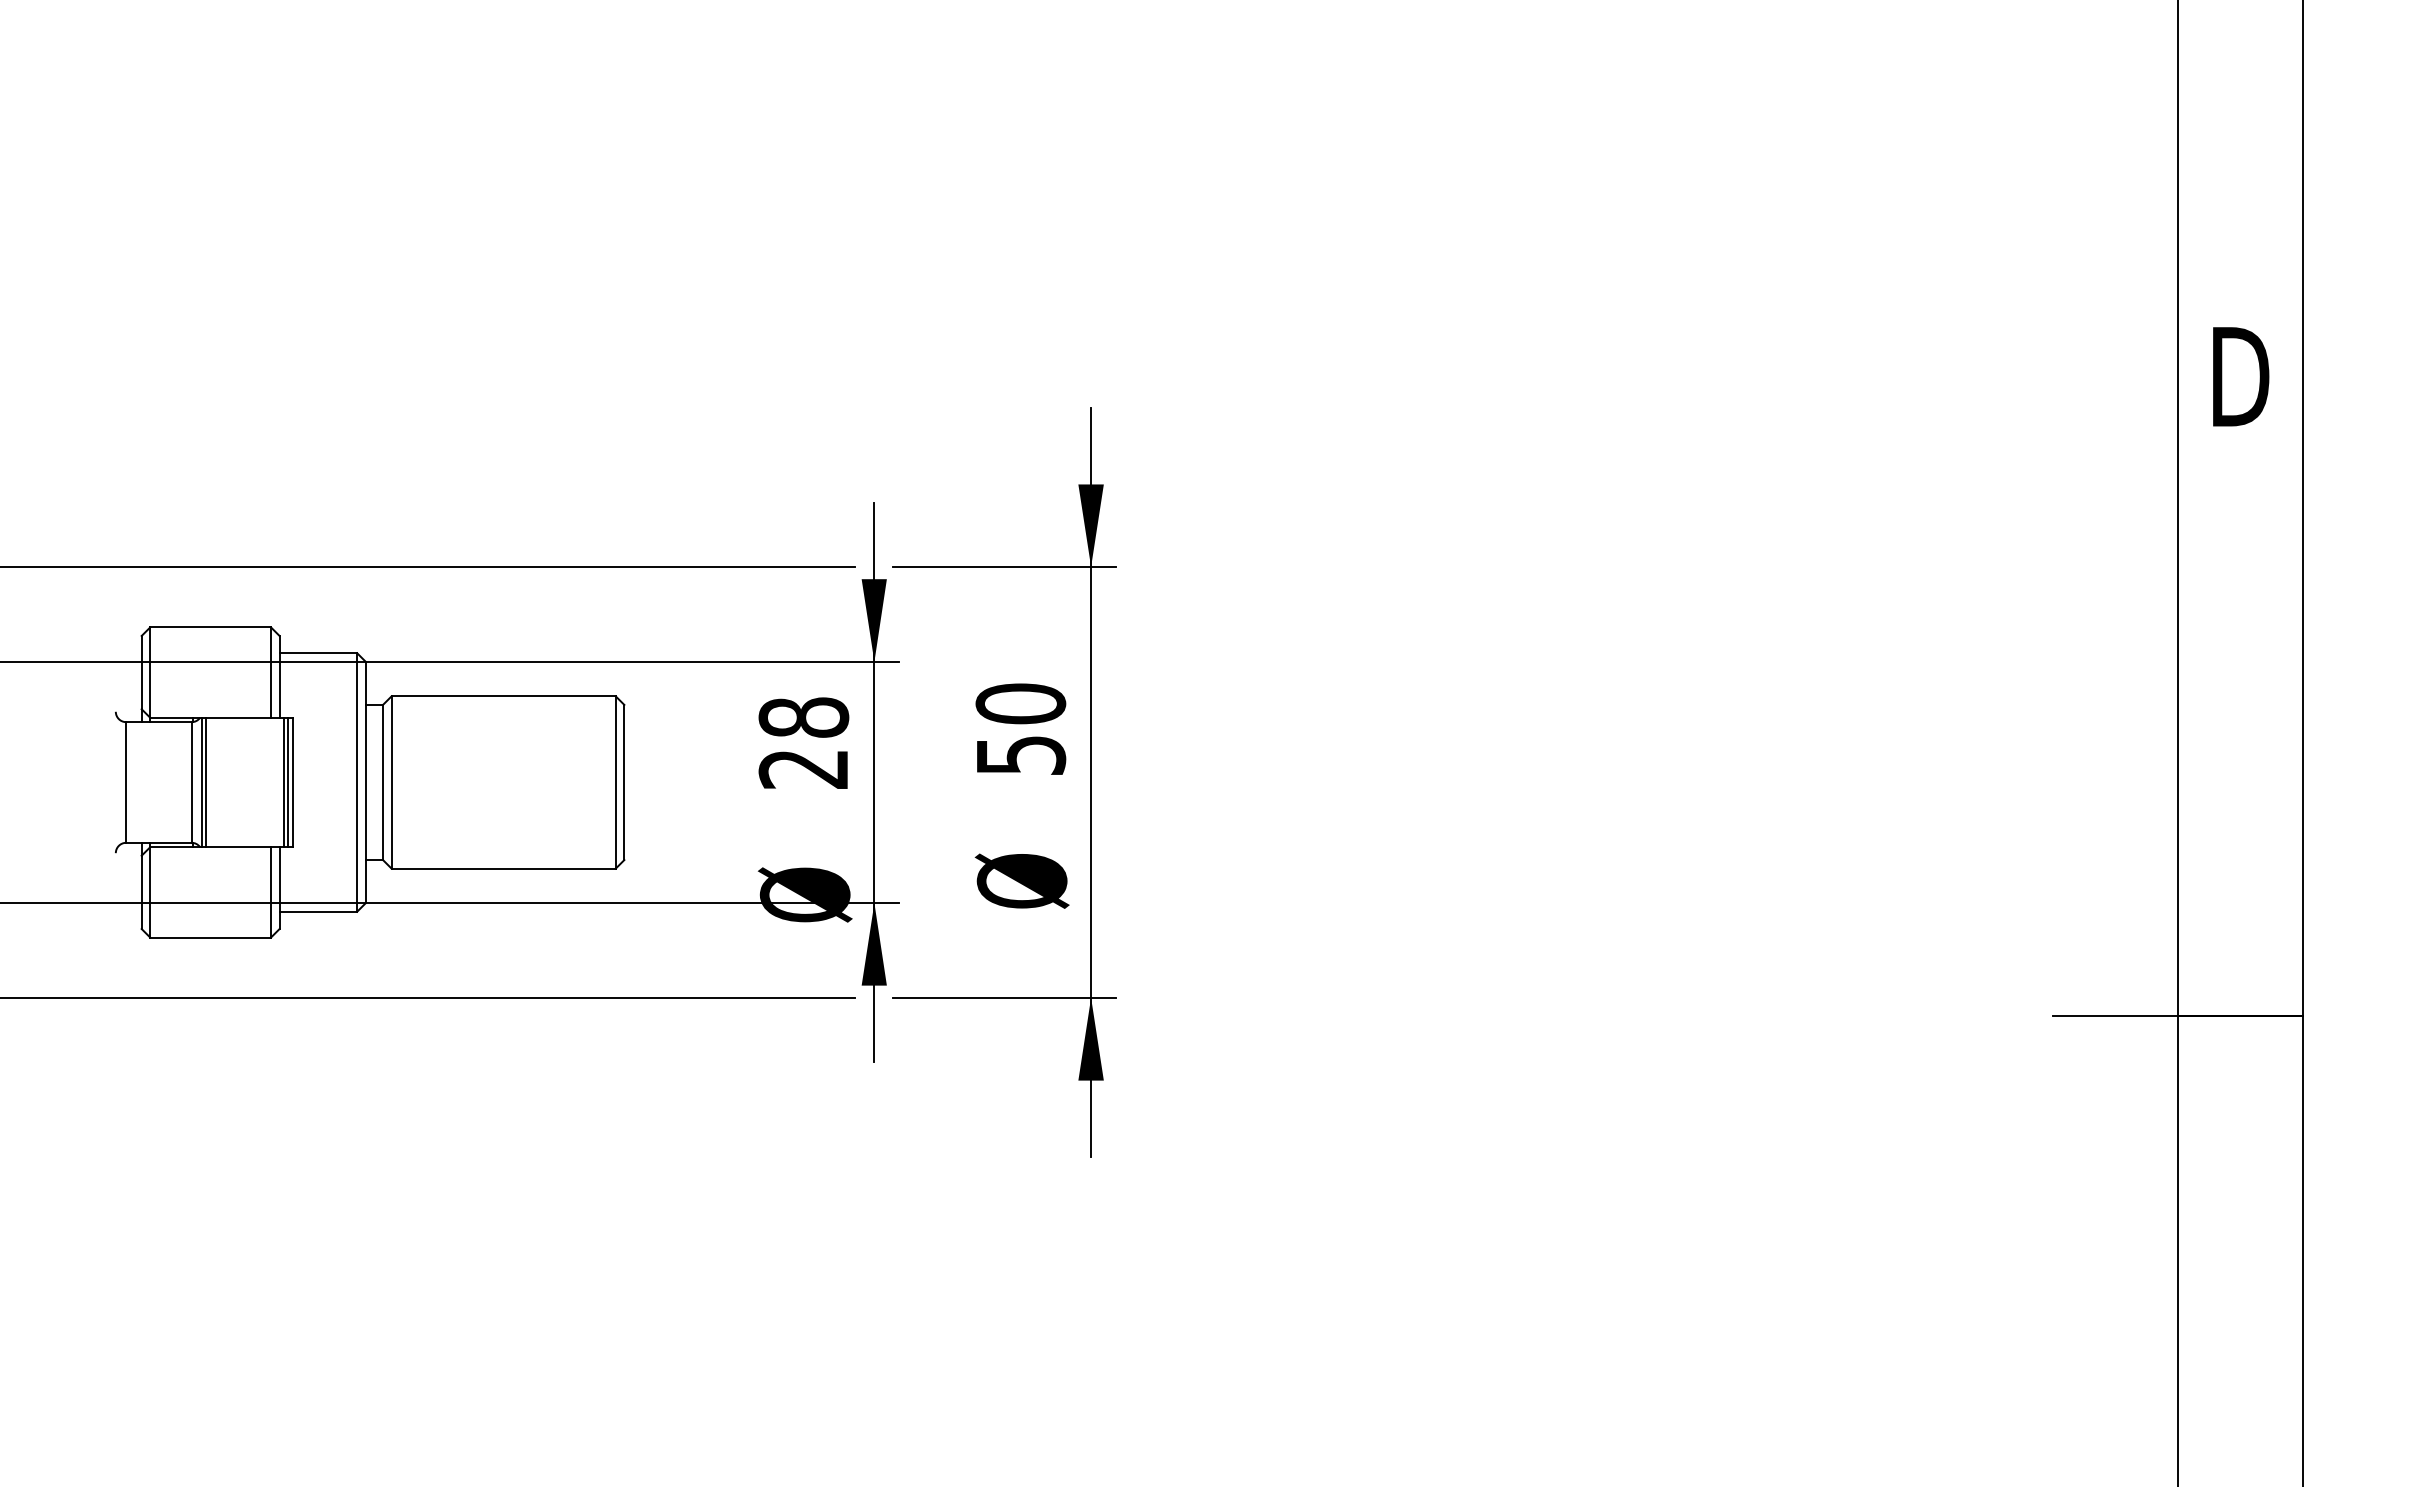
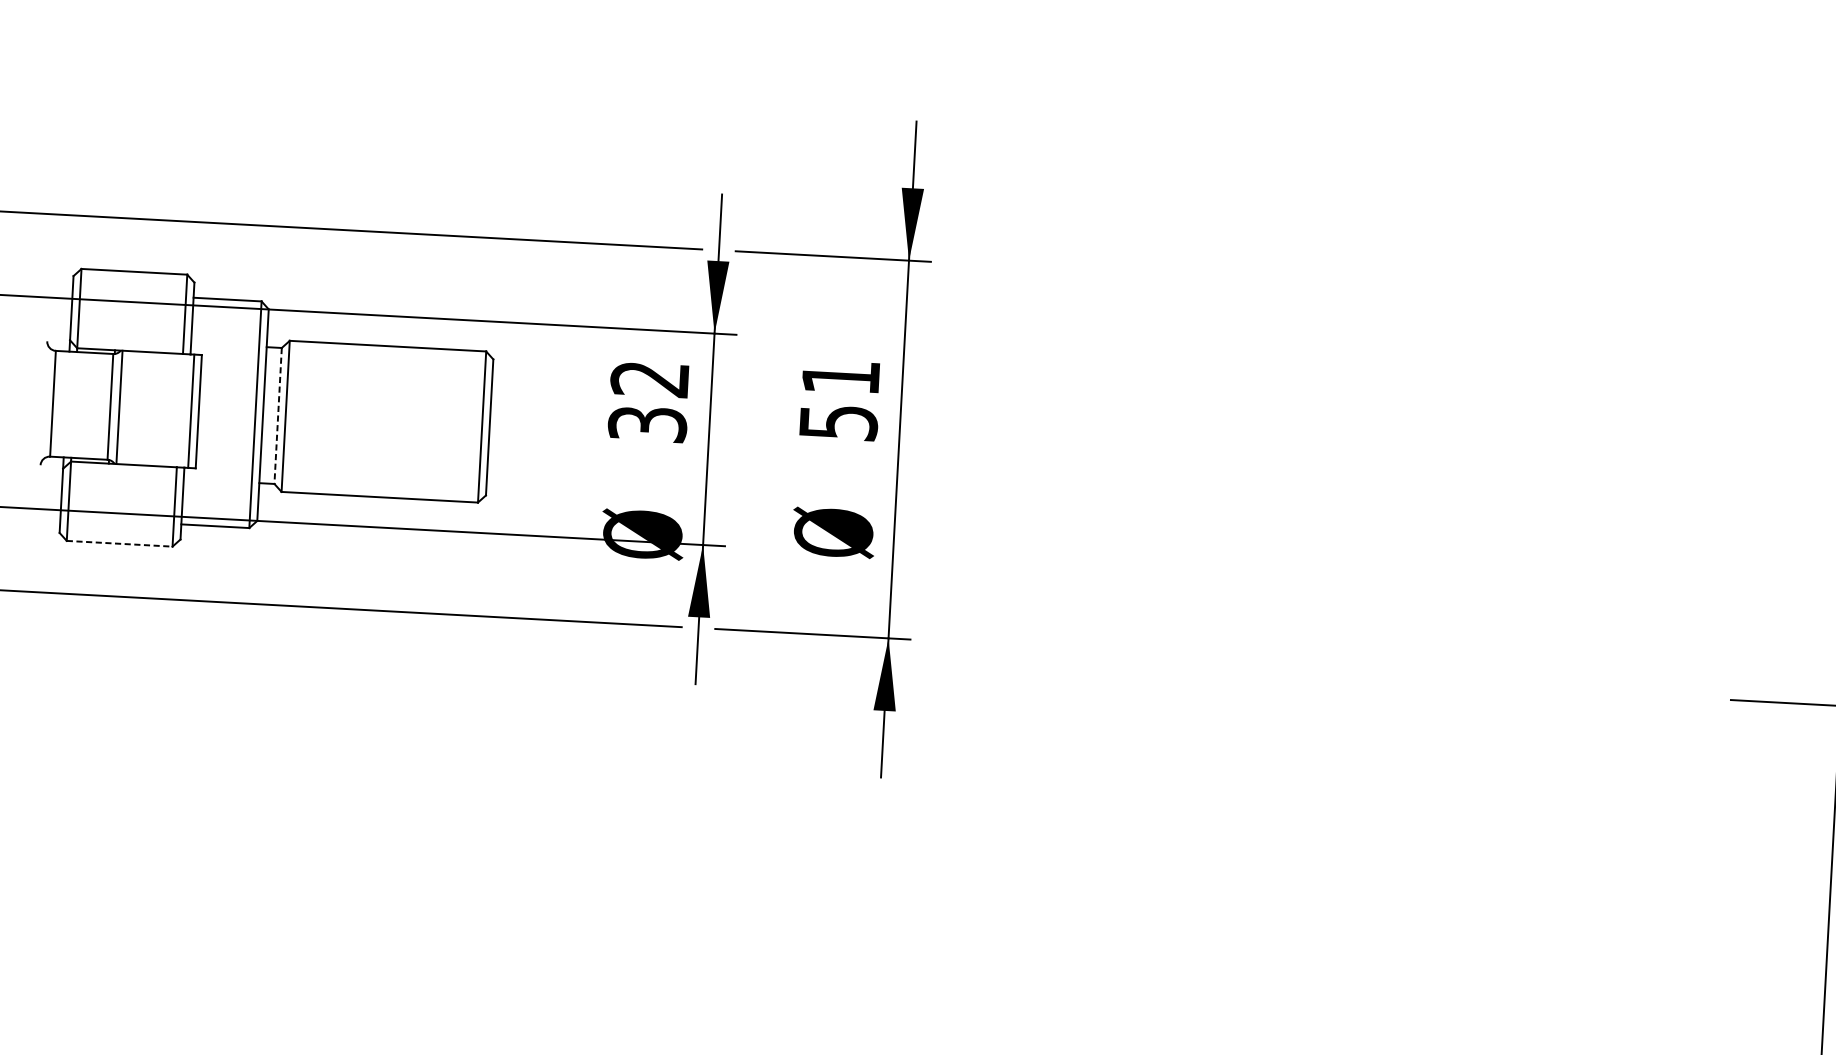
text: (1020, 703) -> (840, 377), 50 -> 51
text: (803, 742) -> (648, 400), 28 -> 32
line: (206, 782) -> (123, 407), removed
line: (288, 782) -> (195, 411), removed
line: (383, 782) -> (278, 416), solid -> dashed
line: (211, 937) -> (120, 543), solid -> dashed

